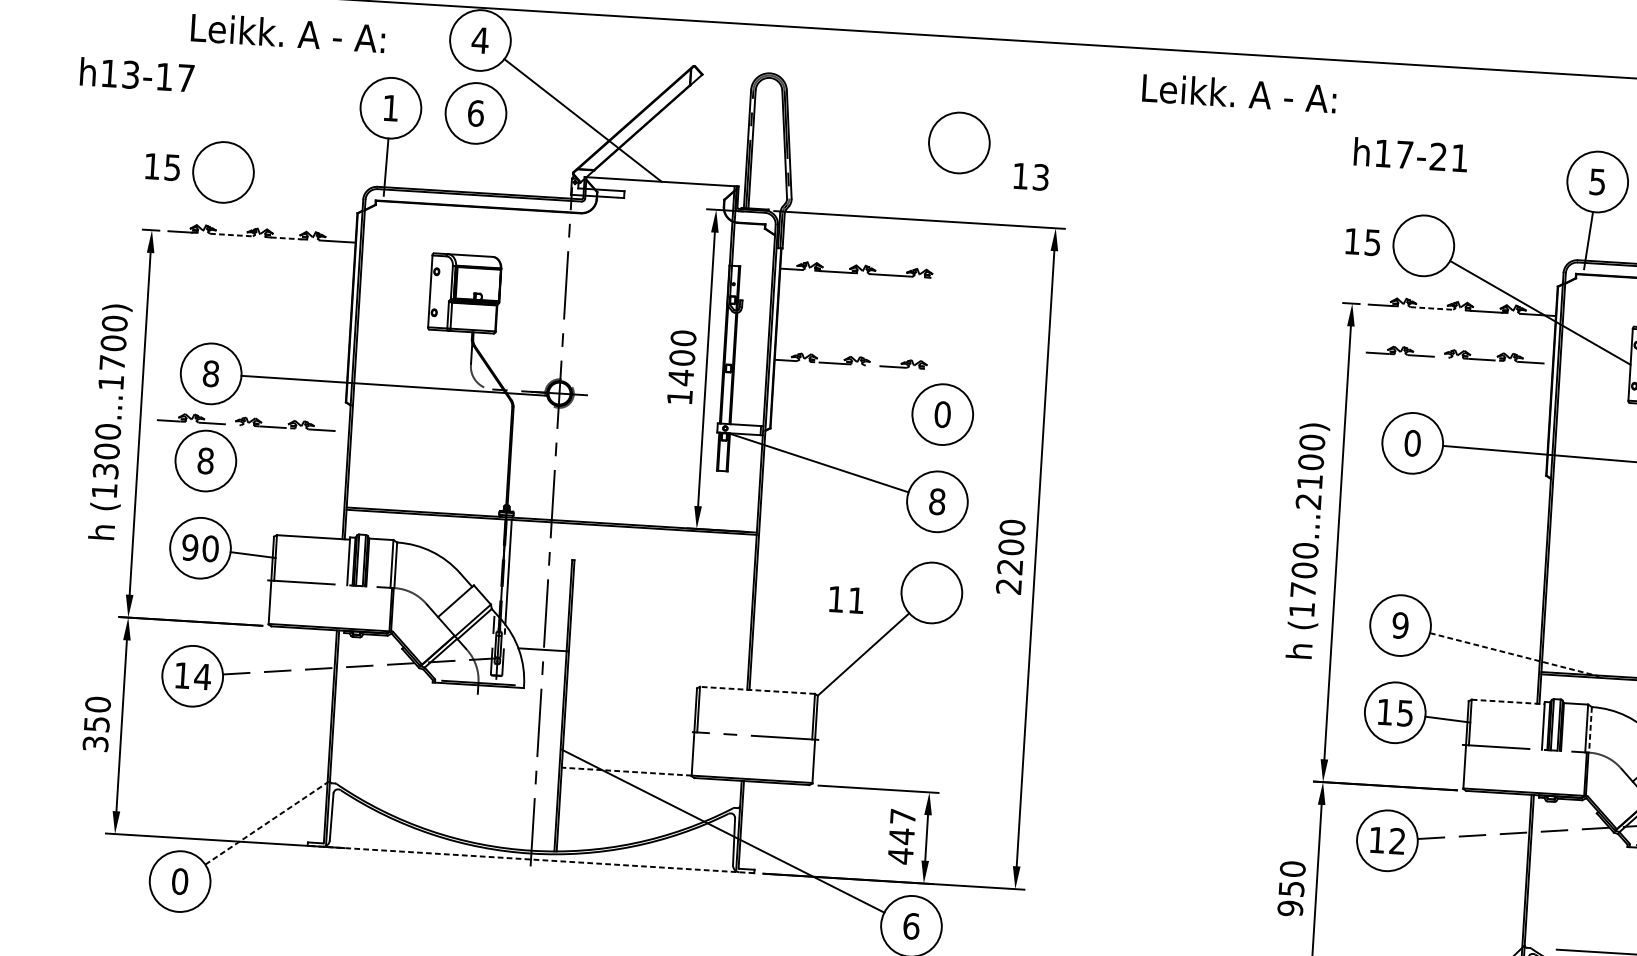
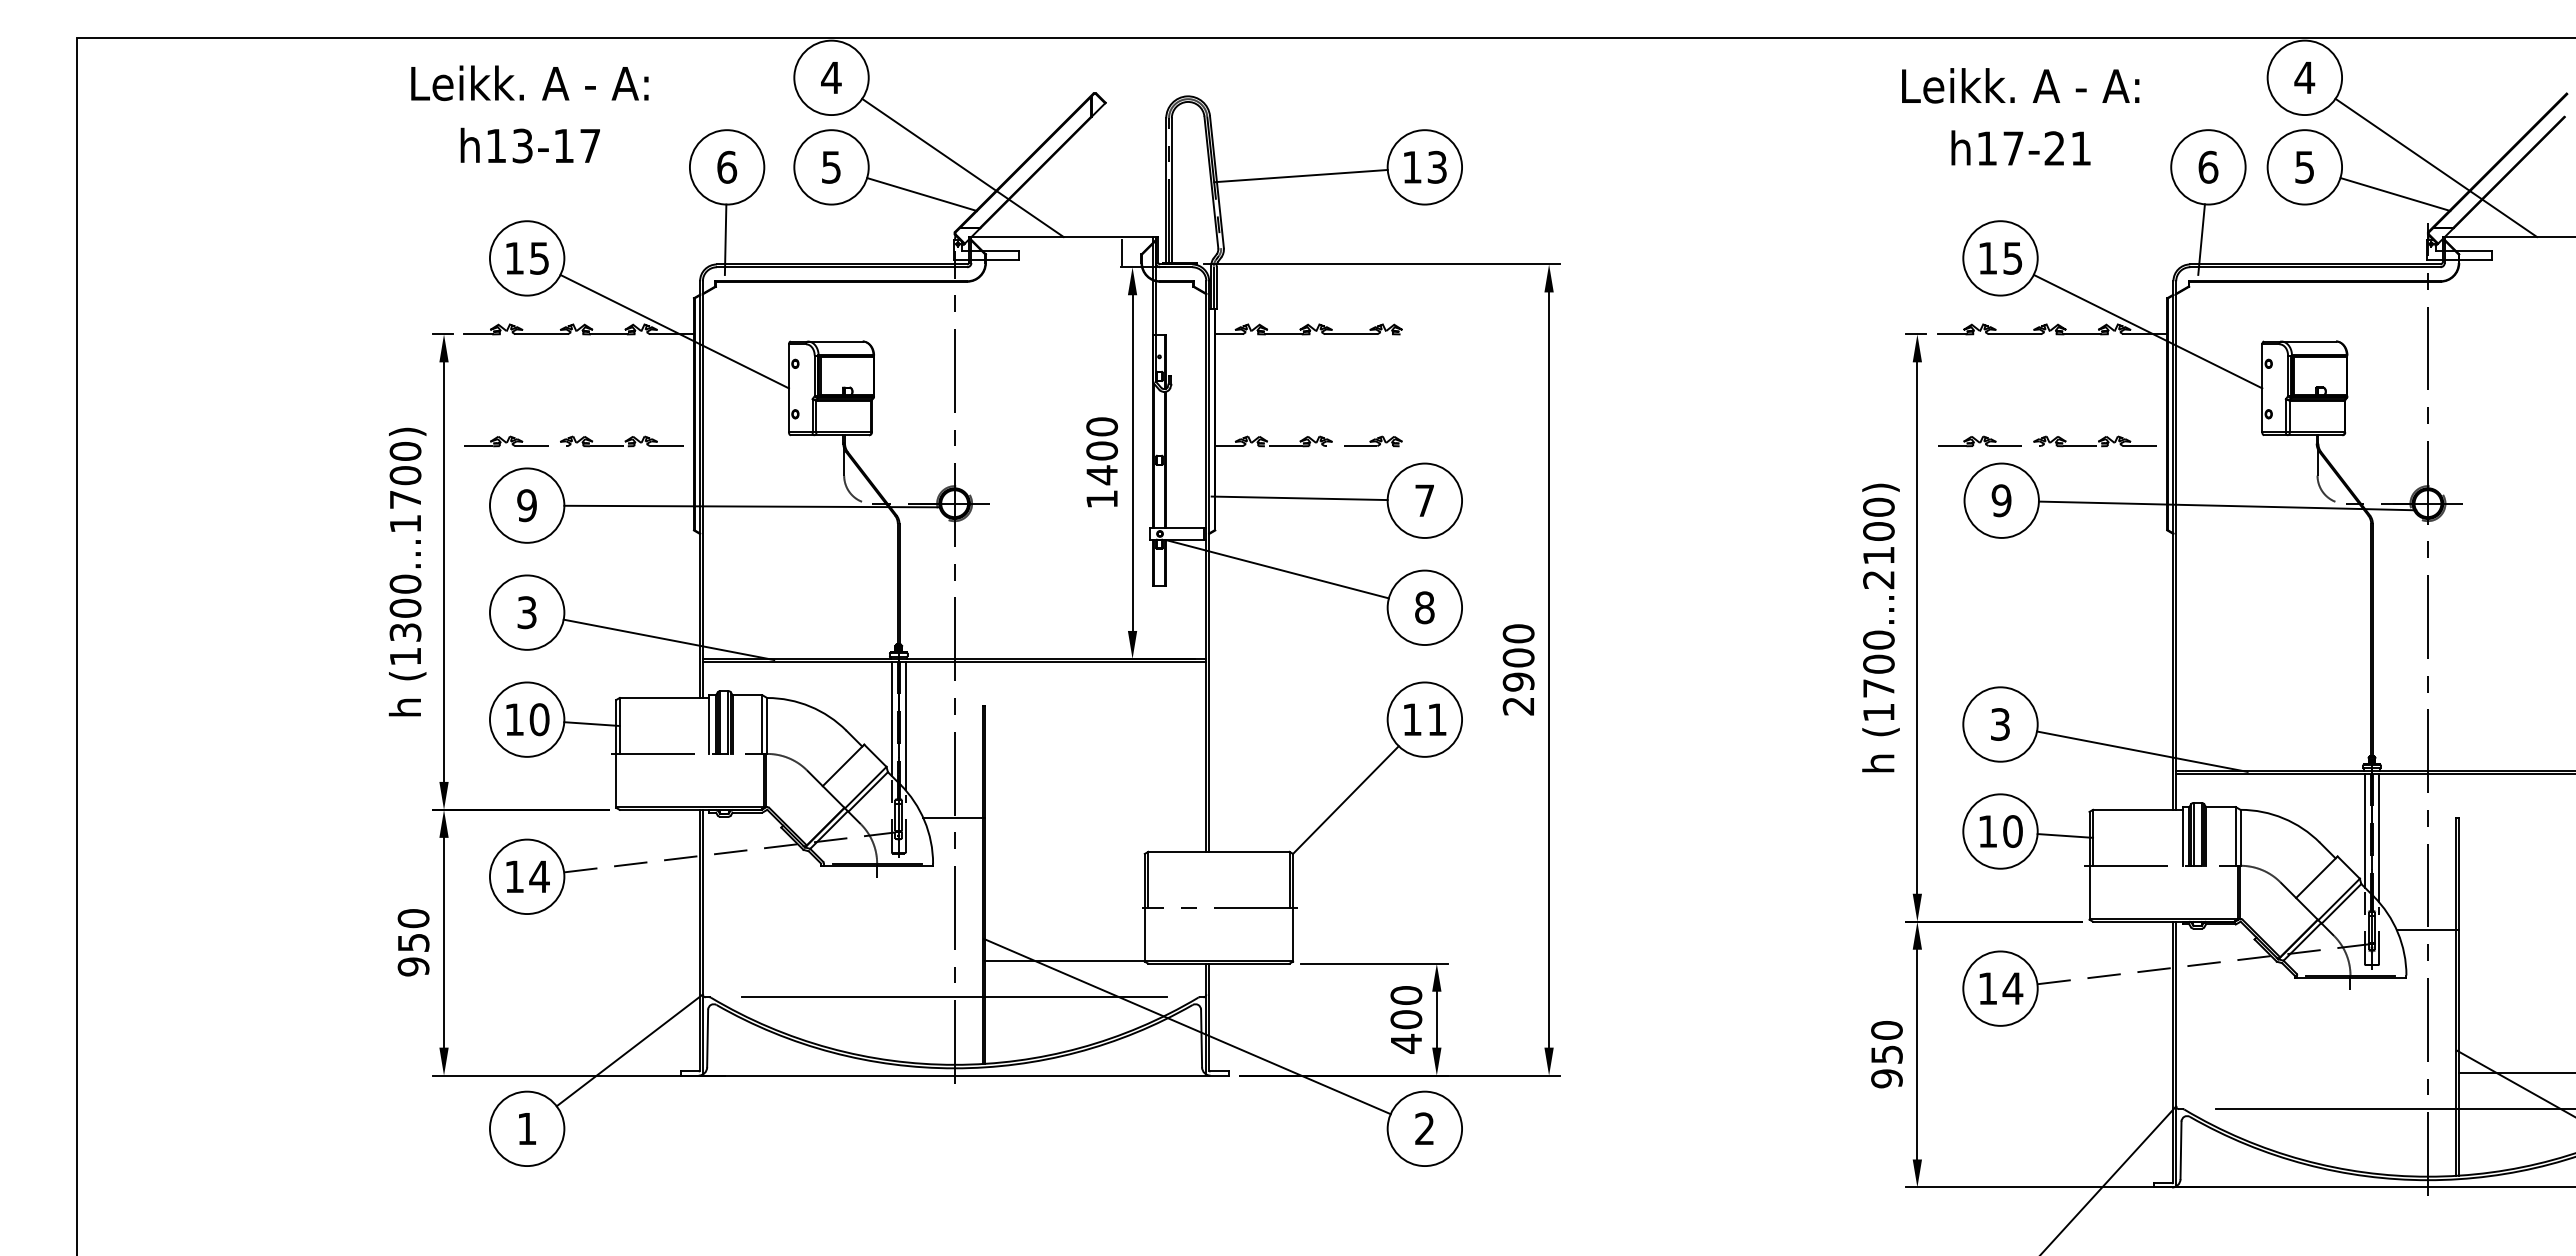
text: (287, 33) -> (529, 83), moved
text: (136, 74) -> (529, 145), moved
text: (1239, 93) -> (2020, 85), moved
text: (391, 107) -> (727, 166), 1 -> 6
text: (476, 112) -> (831, 166), 6 -> 5
line: (548, 140) -> (922, 194), added
line: (857, 143) -> (1300, 175), added
text: (1410, 154) -> (2020, 147), moved
text: (162, 167) -> (527, 258), moved
text: (1031, 176) -> (1425, 166), moved
text: (1597, 181) -> (2208, 166), 5 -> 6
line: (708, 196) -> (1122, 251), added
line: (232, 235) -> (542, 334), dashed -> solid
line: (285, 238) -> (608, 334), dashed -> solid
line: (339, 239) -> (674, 331), added
text: (1362, 242) -> (2000, 258), moved
line: (1432, 308) -> (2015, 334), dashed -> solid
part: (1455, 354) -> (2047, 441), moved
text: (210, 373) -> (526, 505), 8 -> 9
line: (840, 406) -> (1299, 498), added
text: (942, 414) -> (1424, 500), 0 -> 7
part: (246, 421) -> (573, 441), moved
text: (1412, 443) -> (2001, 500), 0 -> 9
text: (205, 460) -> (526, 612), 8 -> 3
line: (319, 489) -> (668, 639), added
text: (190, 547) -> (514, 719), 90 -> 10
line: (497, 565) -> (891, 718), added
text: (1010, 566) -> (1518, 681), 2200 -> 2900
text: (846, 599) -> (1425, 719), moved
text: (1400, 625) -> (2000, 724), 9 -> 3
line: (1514, 654) -> (2142, 751), dashed -> solid
line: (757, 690) -> (1218, 851), dashed -> solid
line: (1507, 701) -> (2137, 809), dashed -> solid
text: (1405, 713) -> (2012, 831), 15 -> 10
line: (1590, 729) -> (2240, 837), dashed -> solid
text: (95, 743) -> (413, 966), 350 -> 950
line: (627, 771) -> (1065, 960), dashed -> solid
line: (534, 795) -> (954, 997), added
line: (268, 822) -> (630, 1050), dashed -> solid
text: (902, 826) -> (1406, 1007), 447 -> 400
text: (1397, 841) -> (2012, 988), 12 -> 14
line: (530, 859) -> (954, 1075), dashed -> solid
text: (179, 881) -> (526, 1128), 0 -> 1
text: (911, 926) -> (1424, 1128), 6 -> 2

